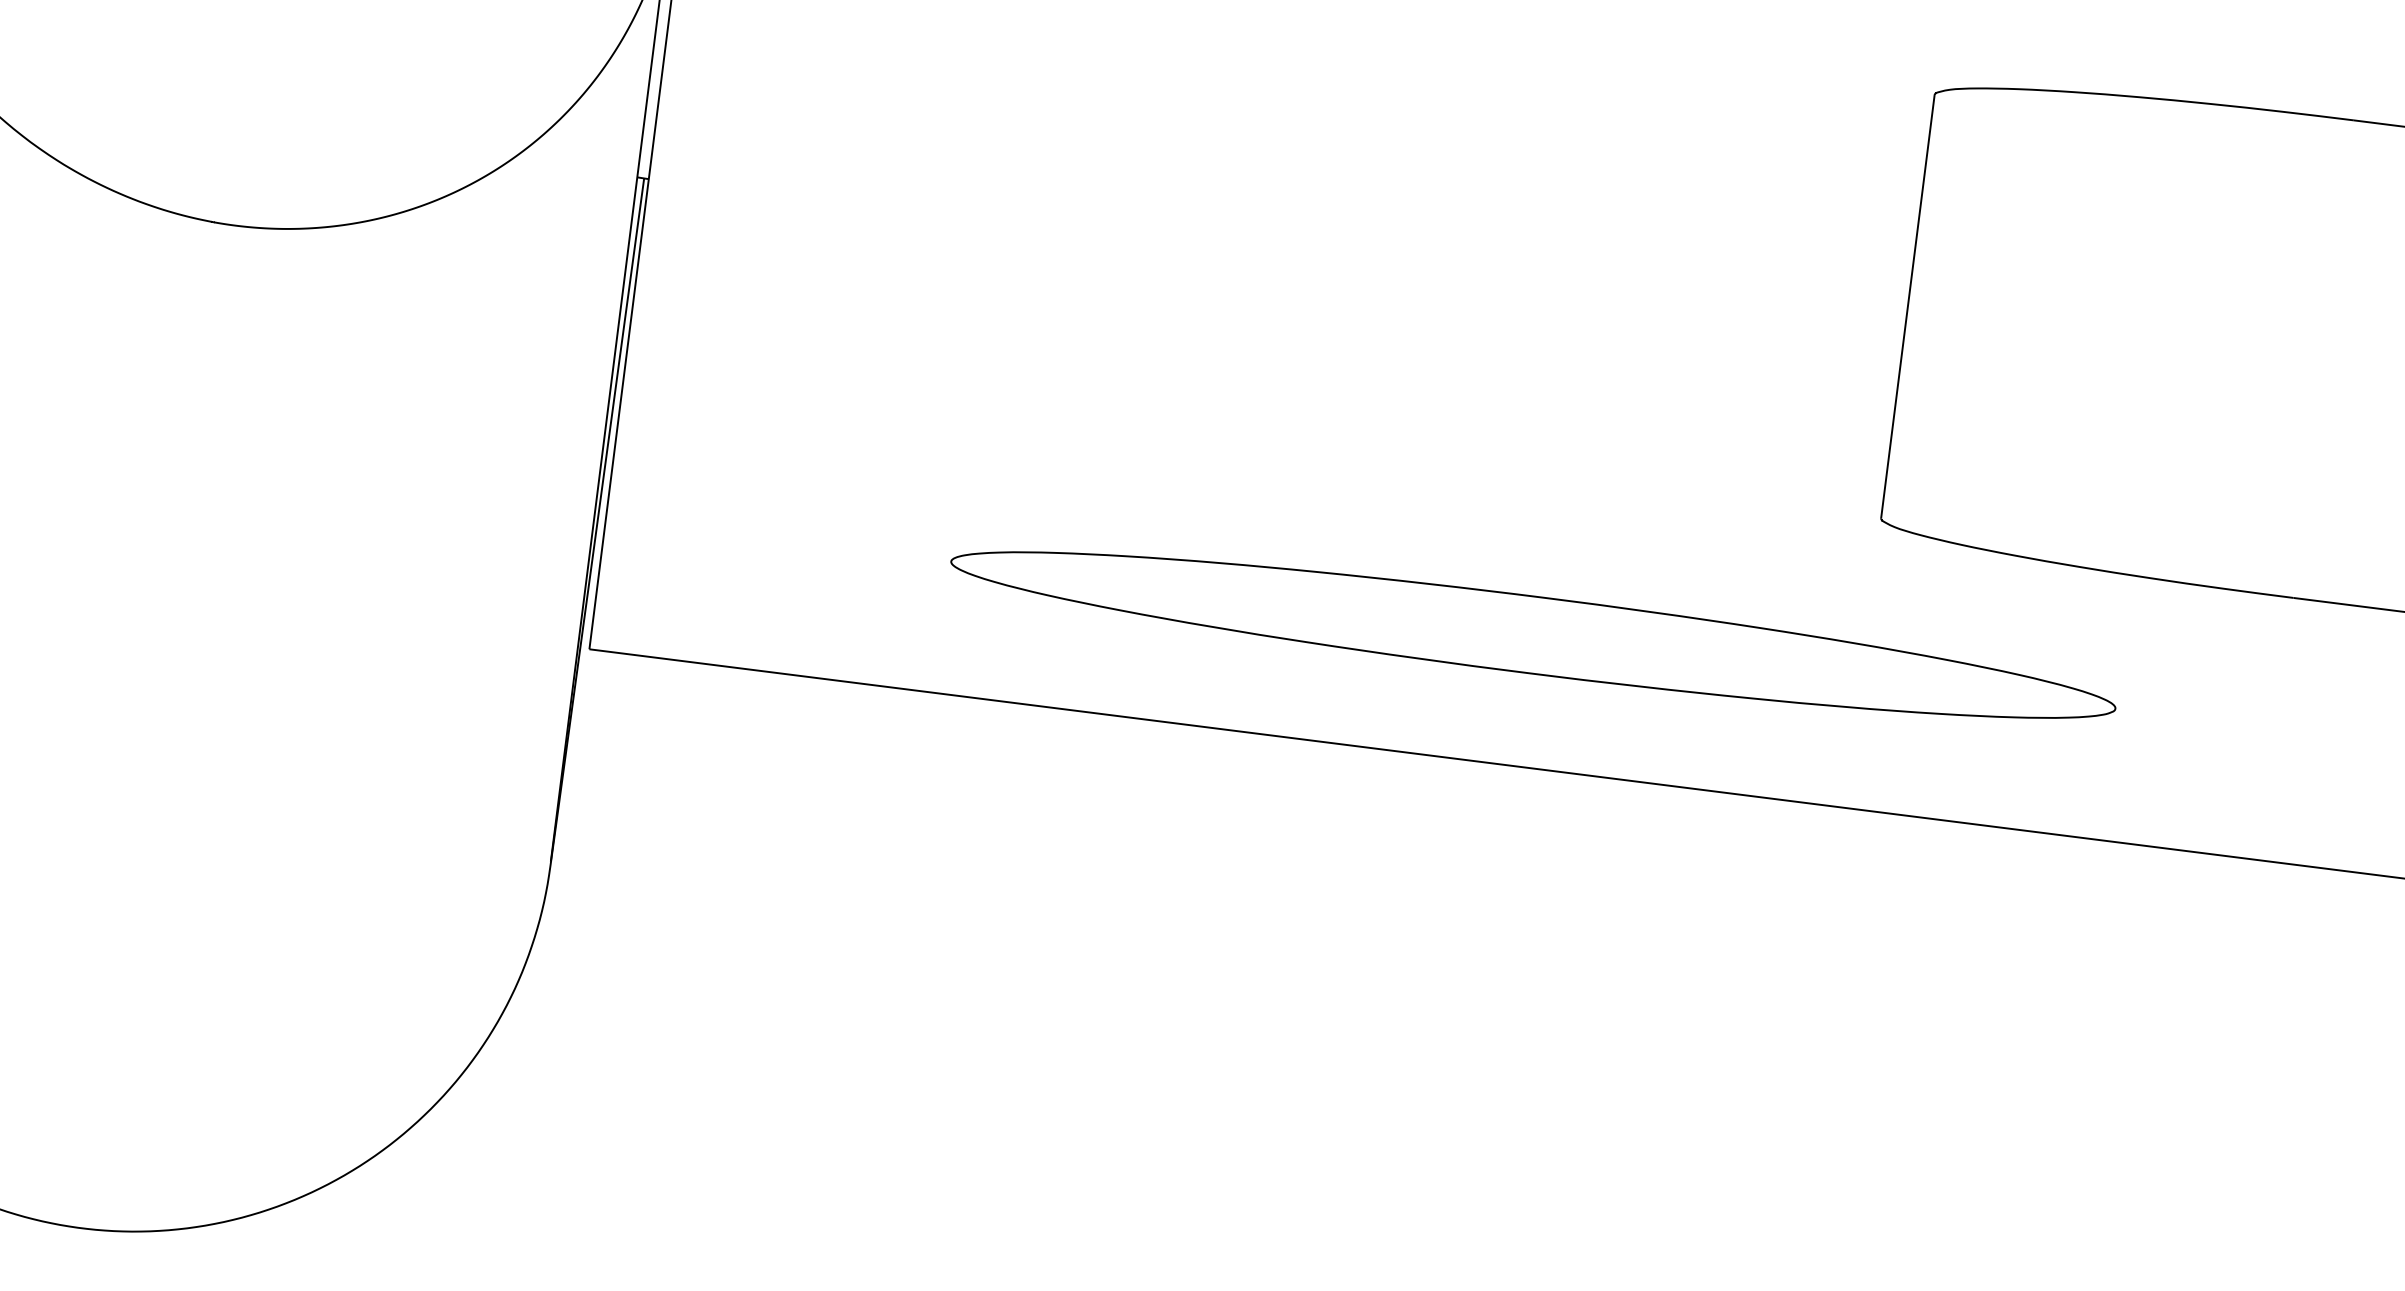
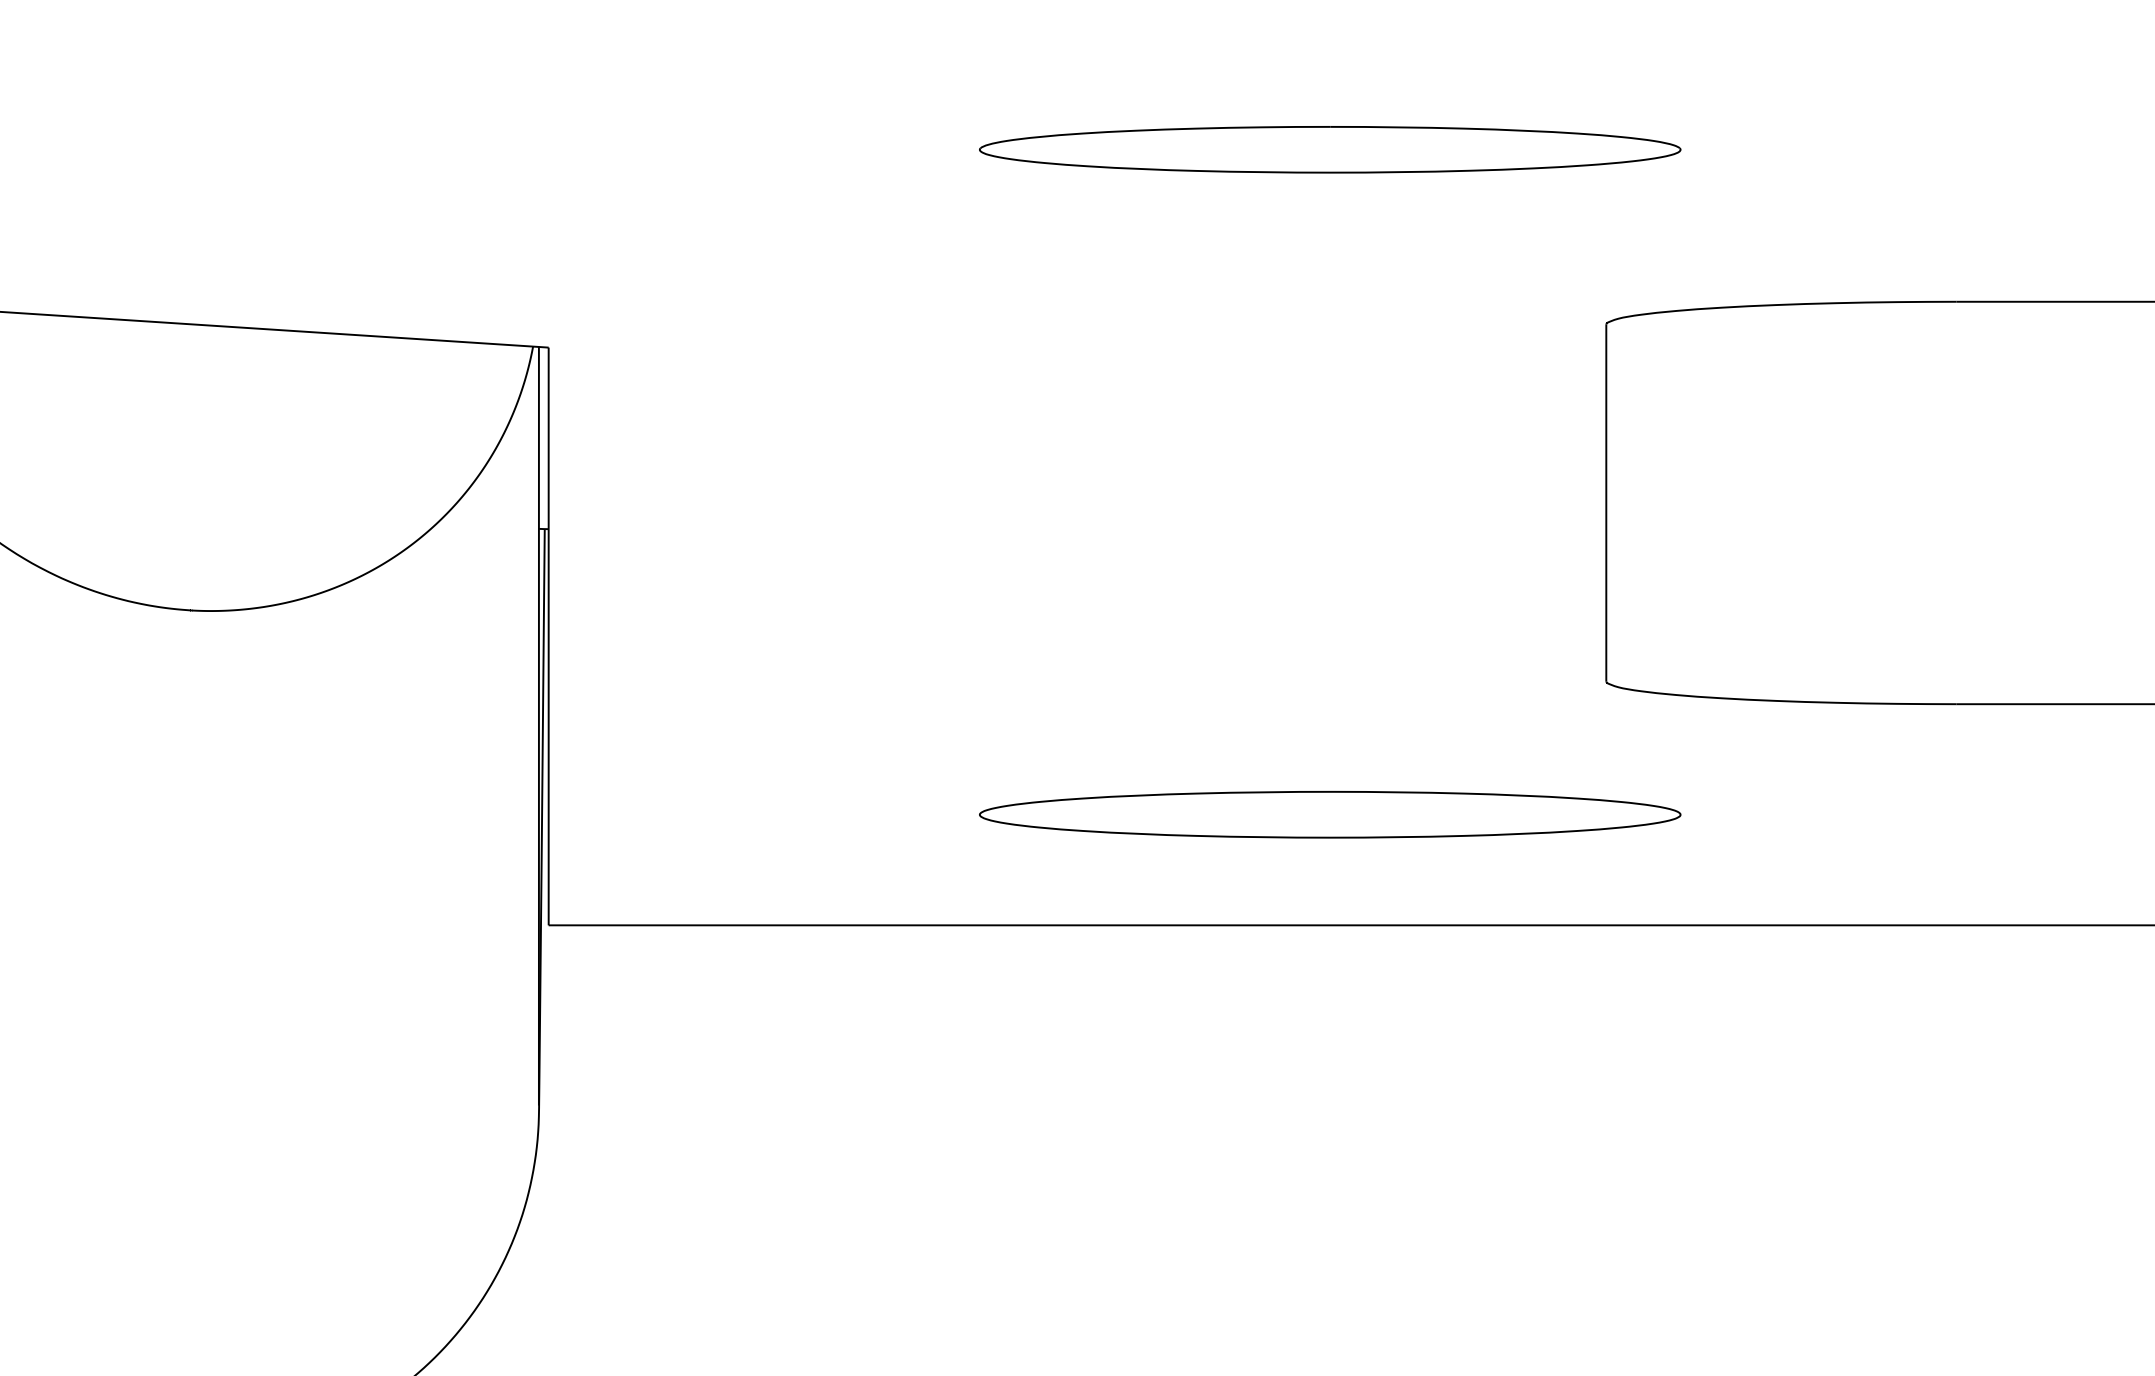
part: (1533, 634) -> (1330, 814), size x0.71

